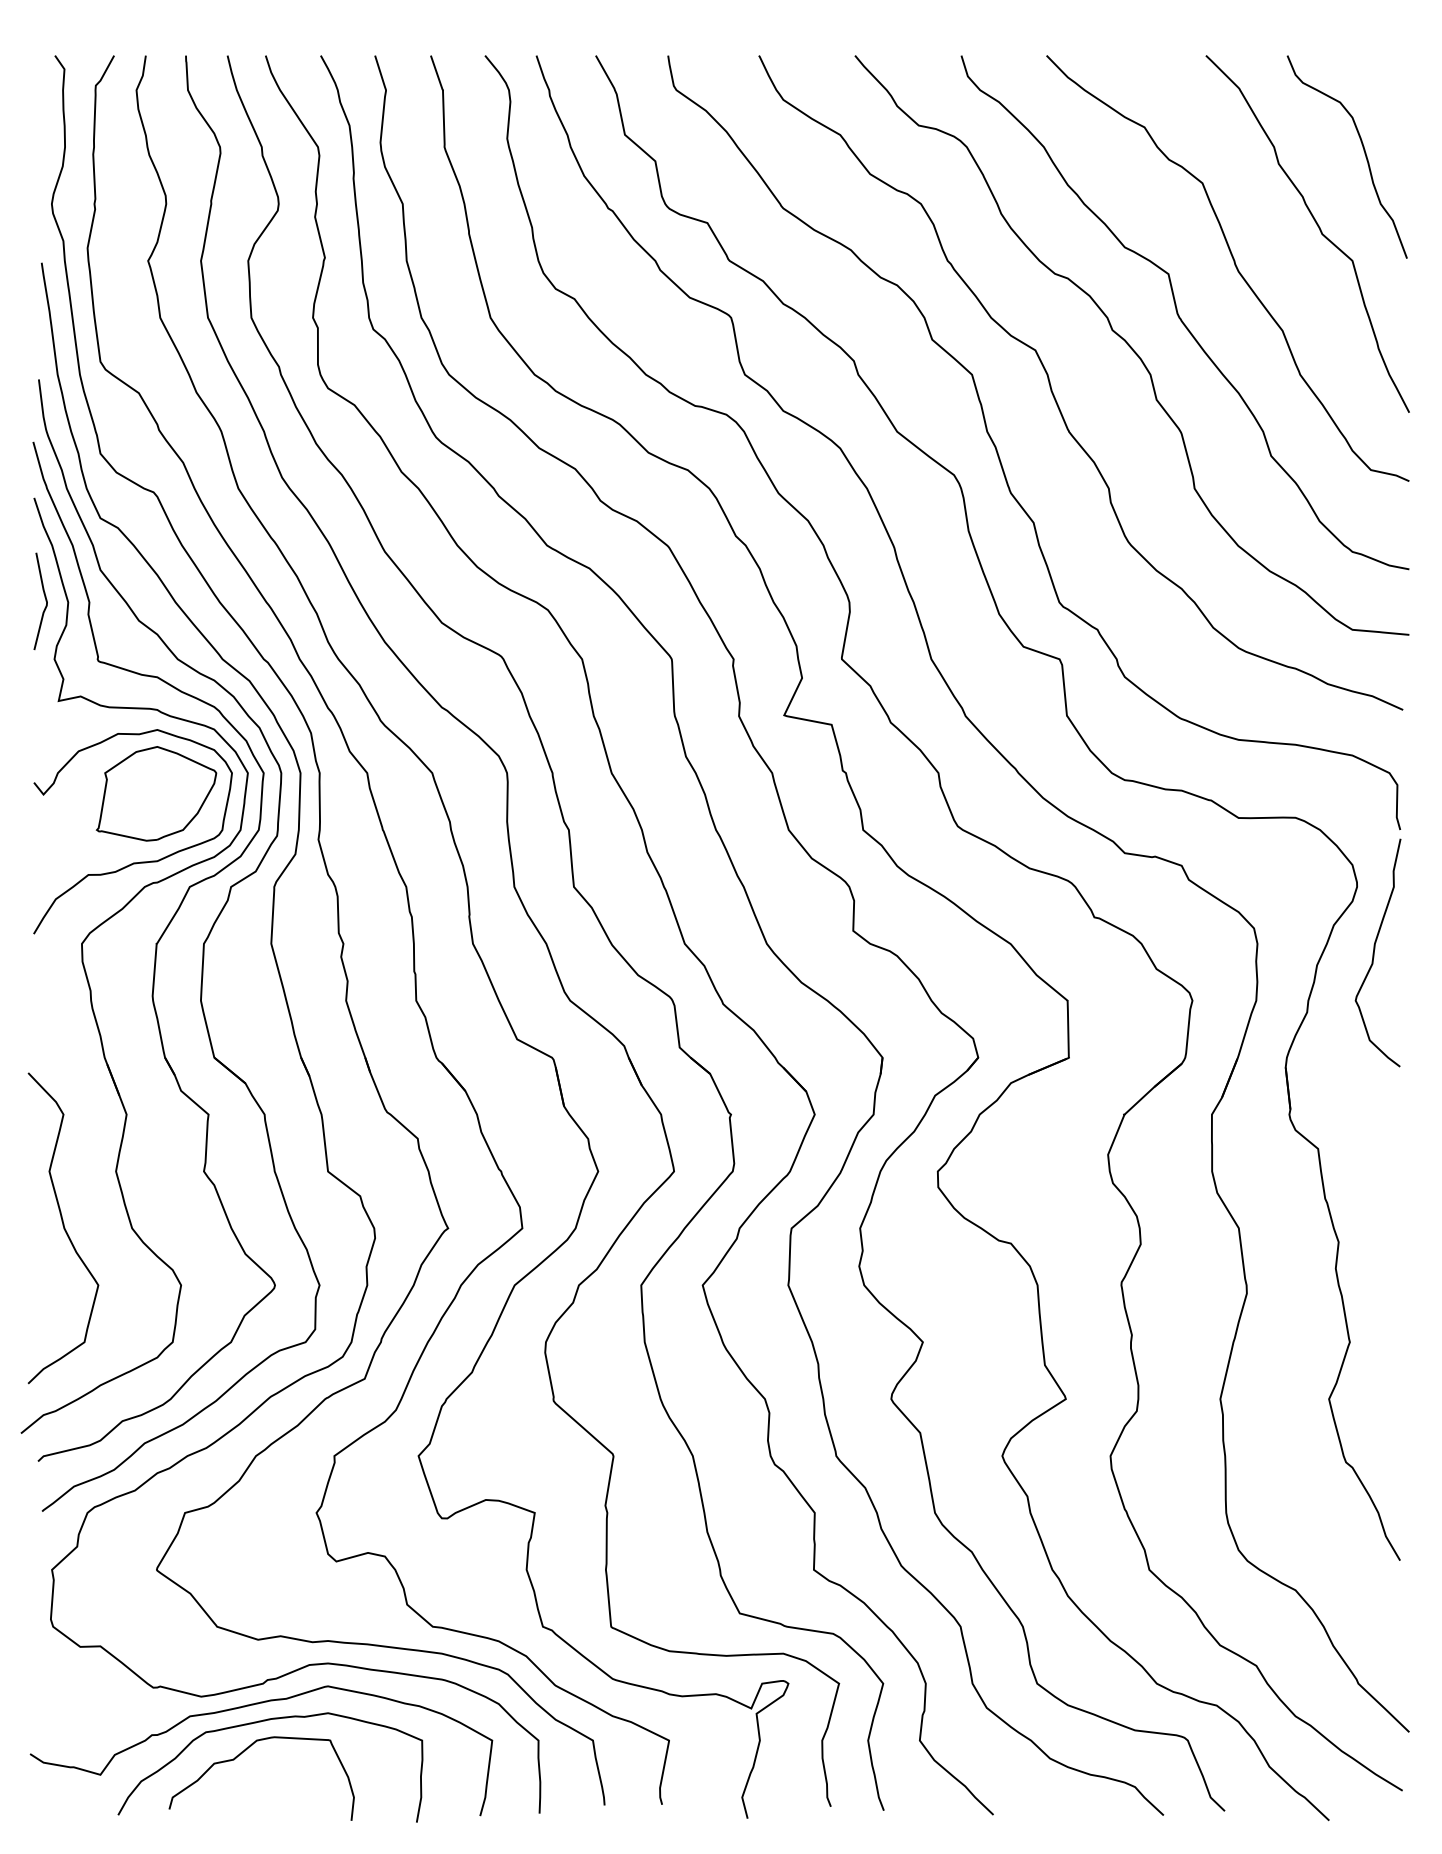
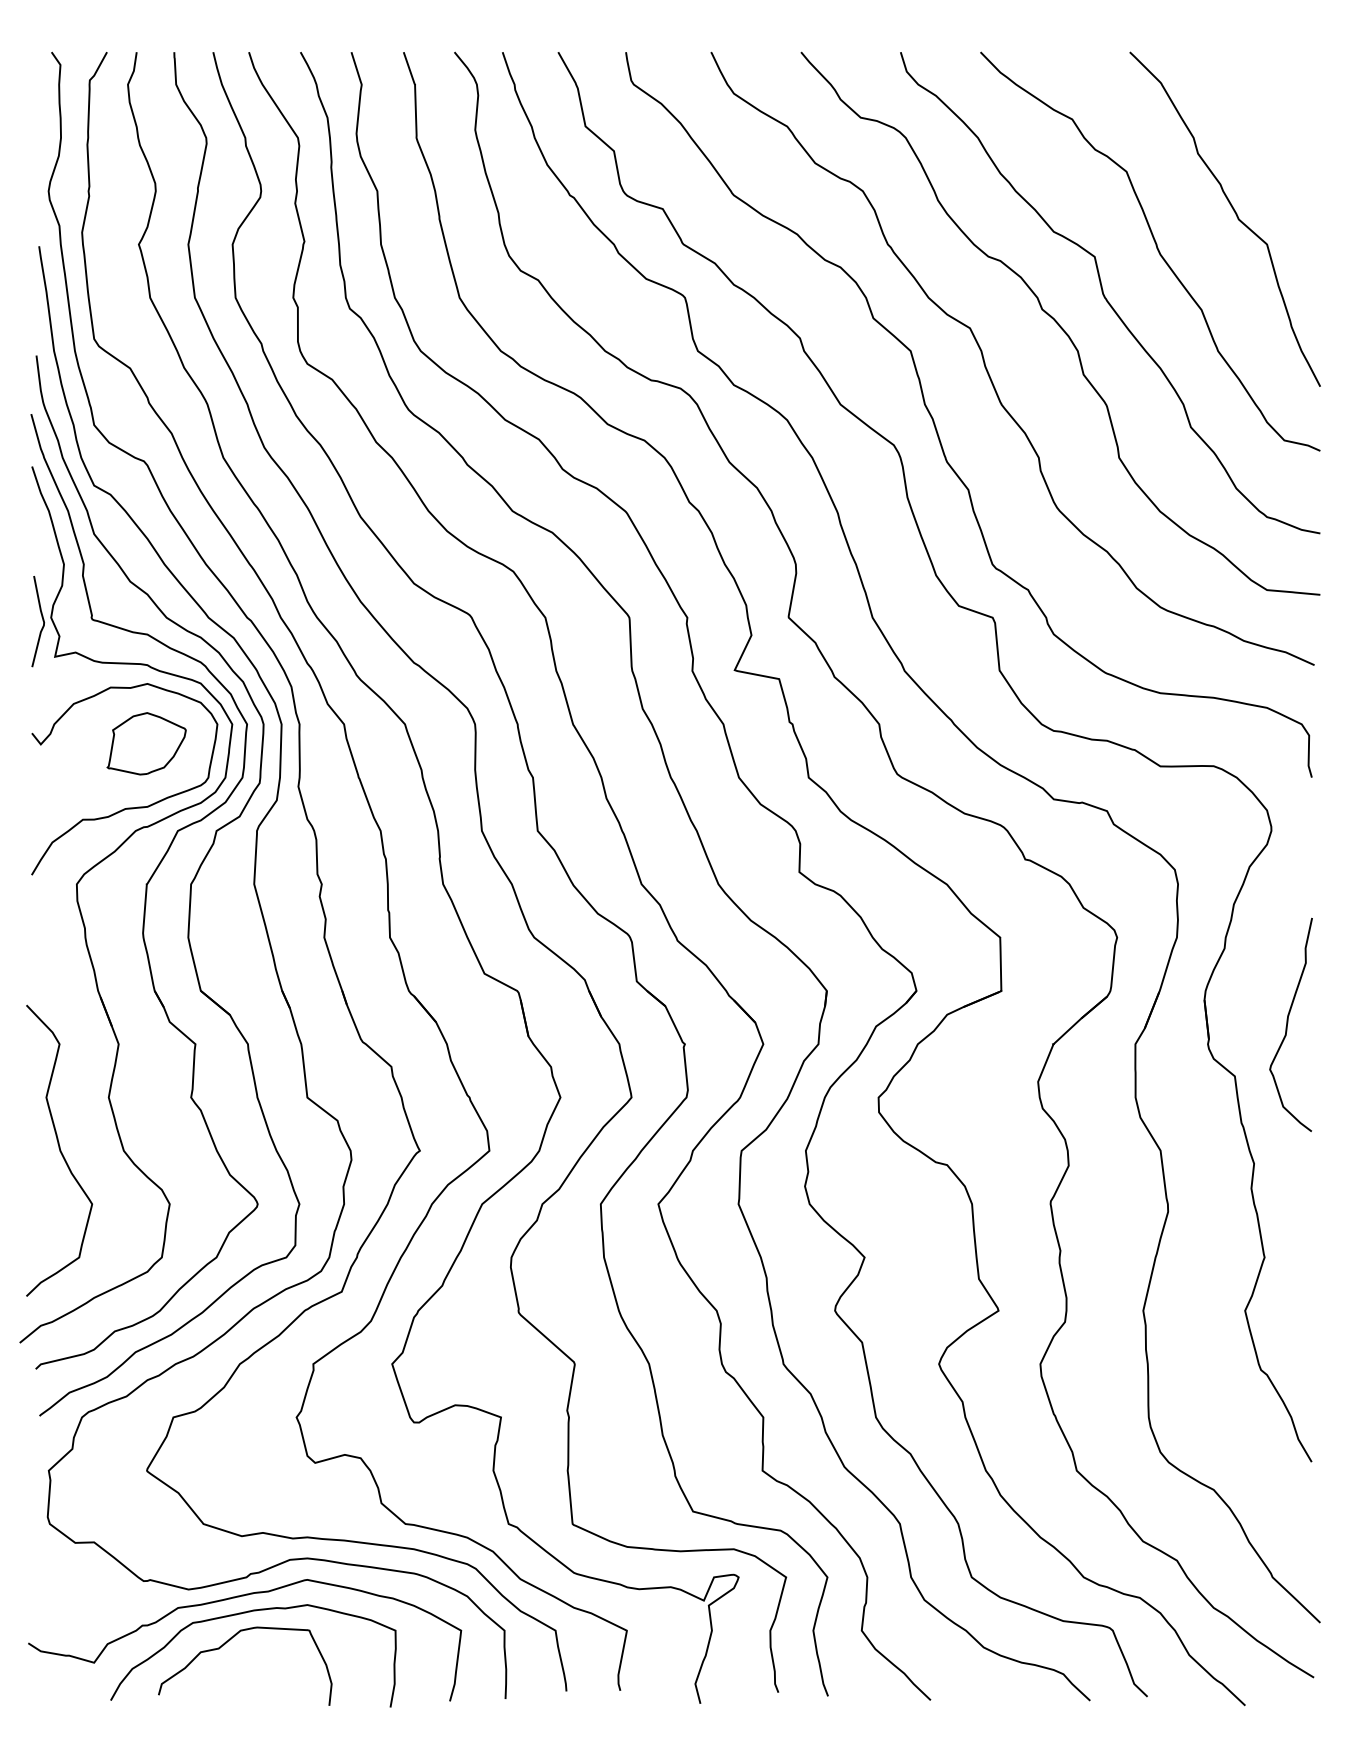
curve: (1363, 150) -> (1277, 141), removed
curve: (45, 601) -> (42, 621), moved
part: (156, 793) -> (146, 743), size x0.7
curve: (1374, 952) -> (1287, 1024), moved

